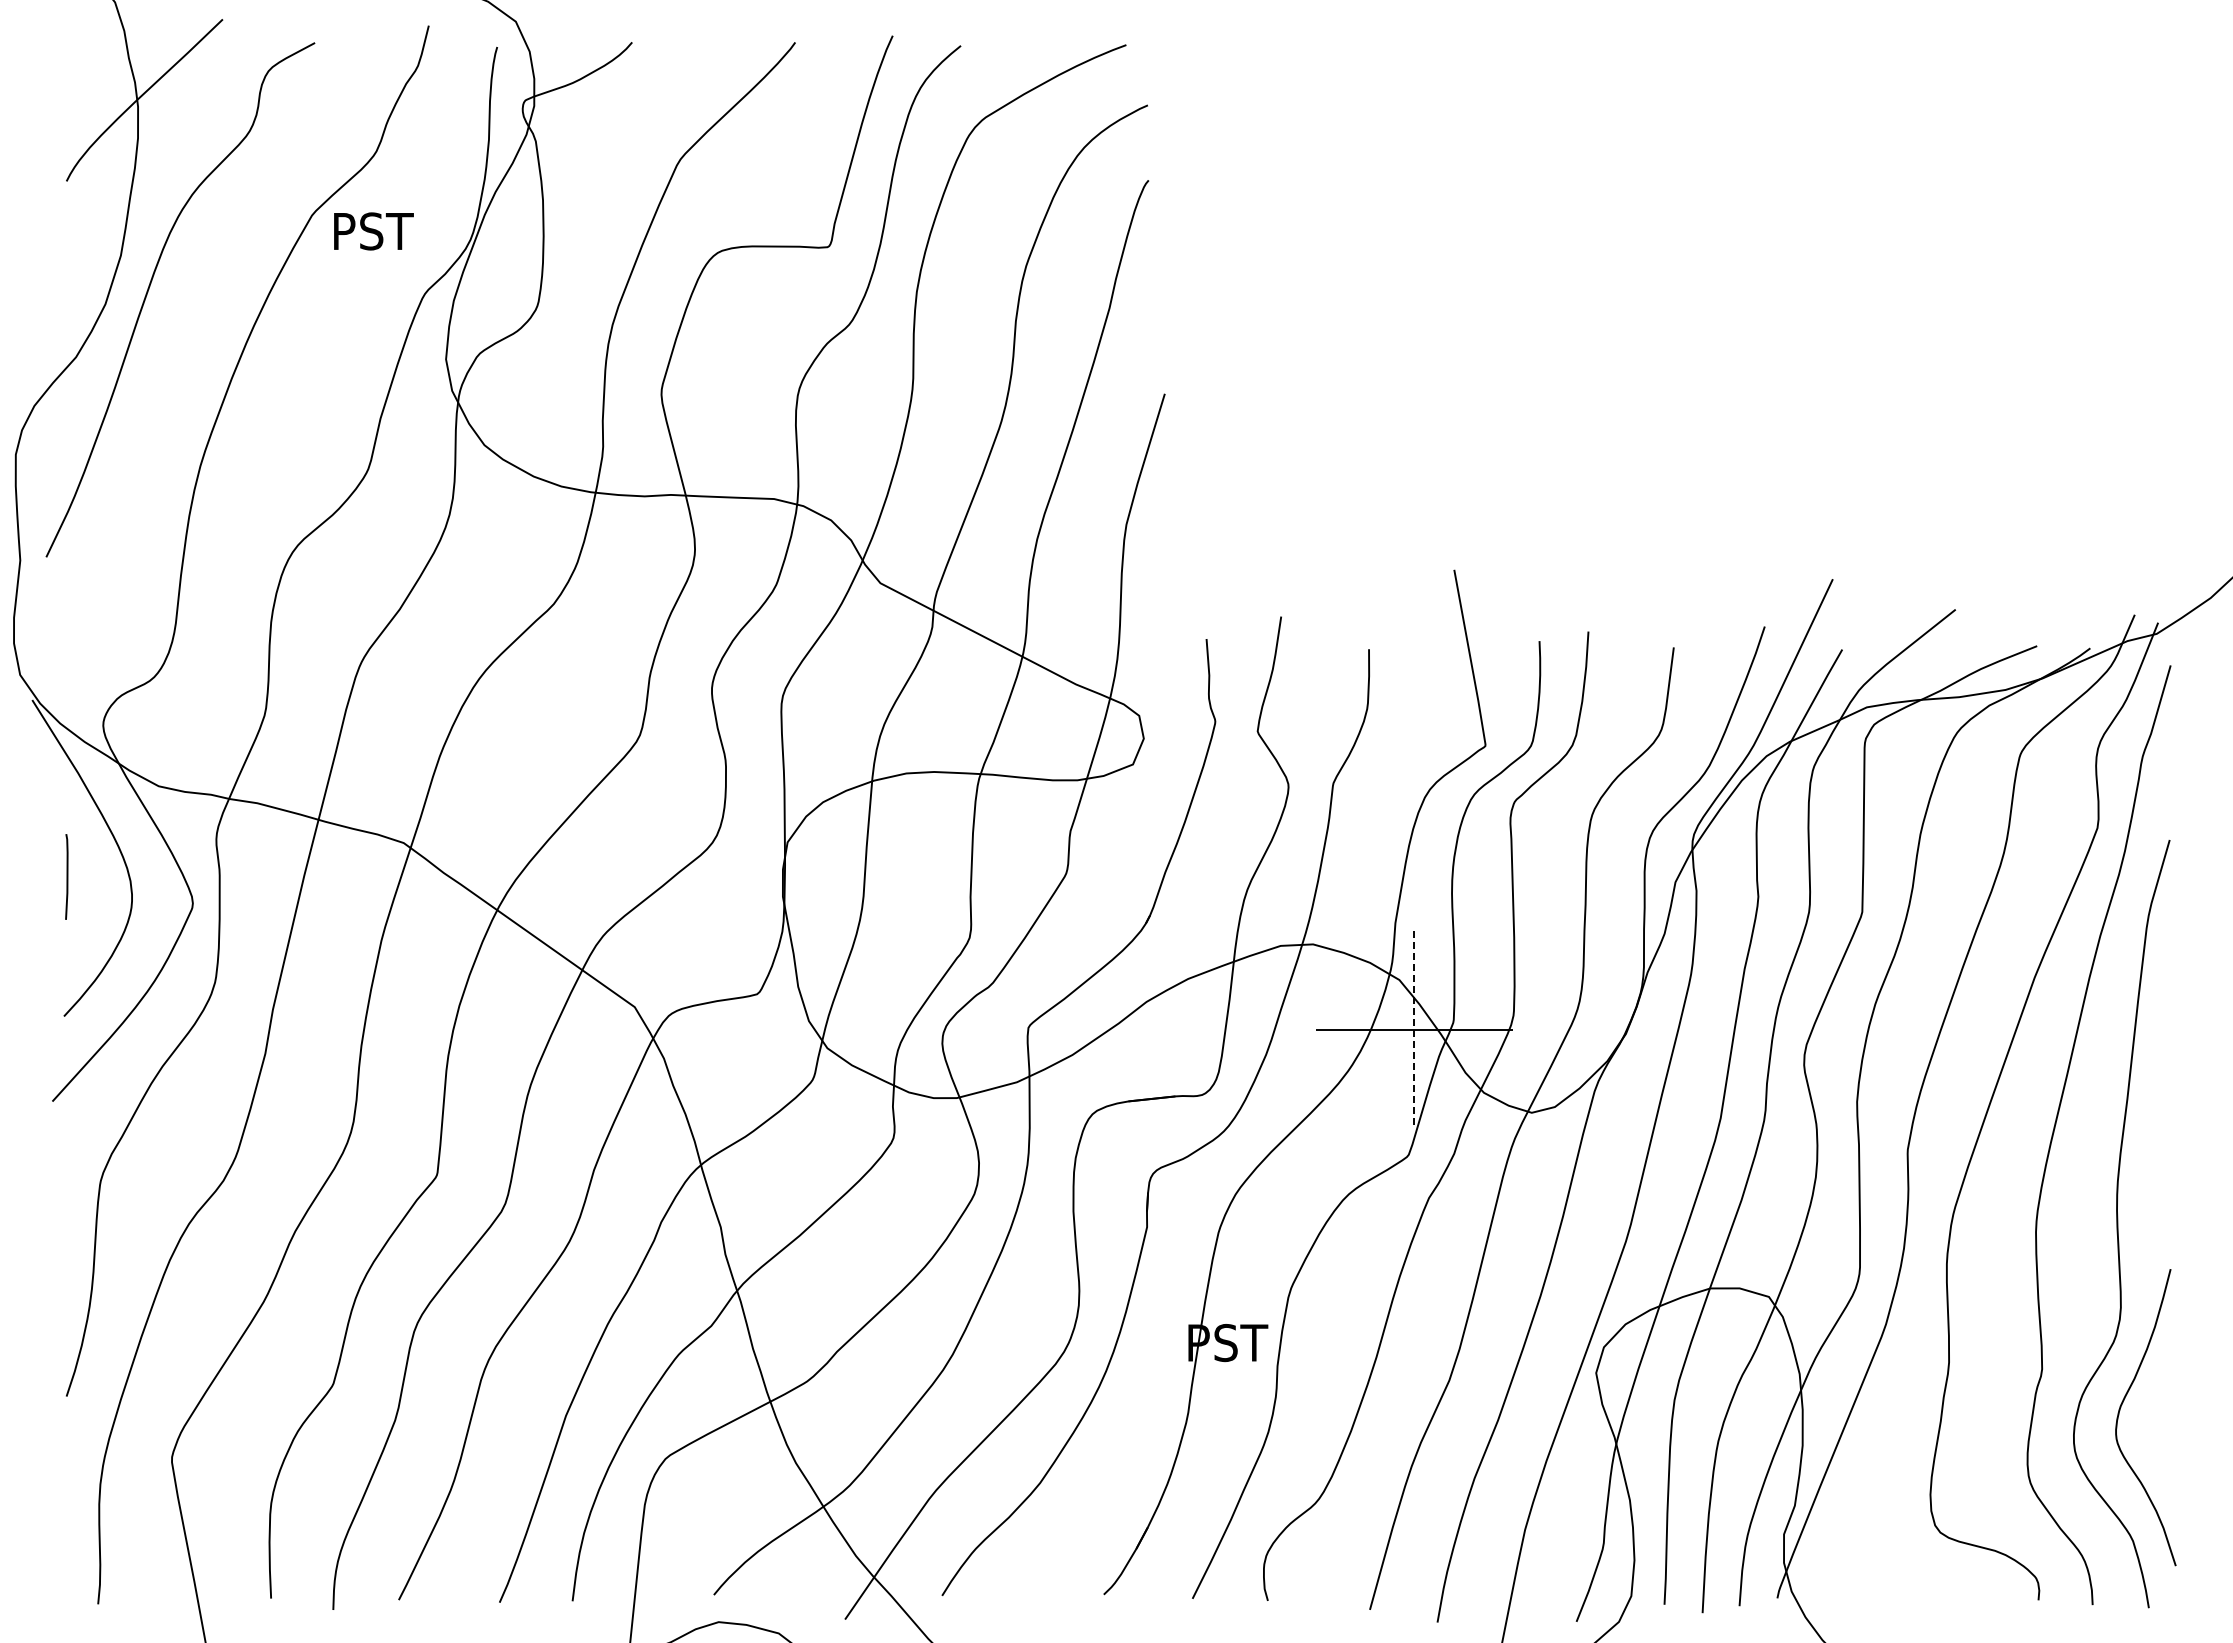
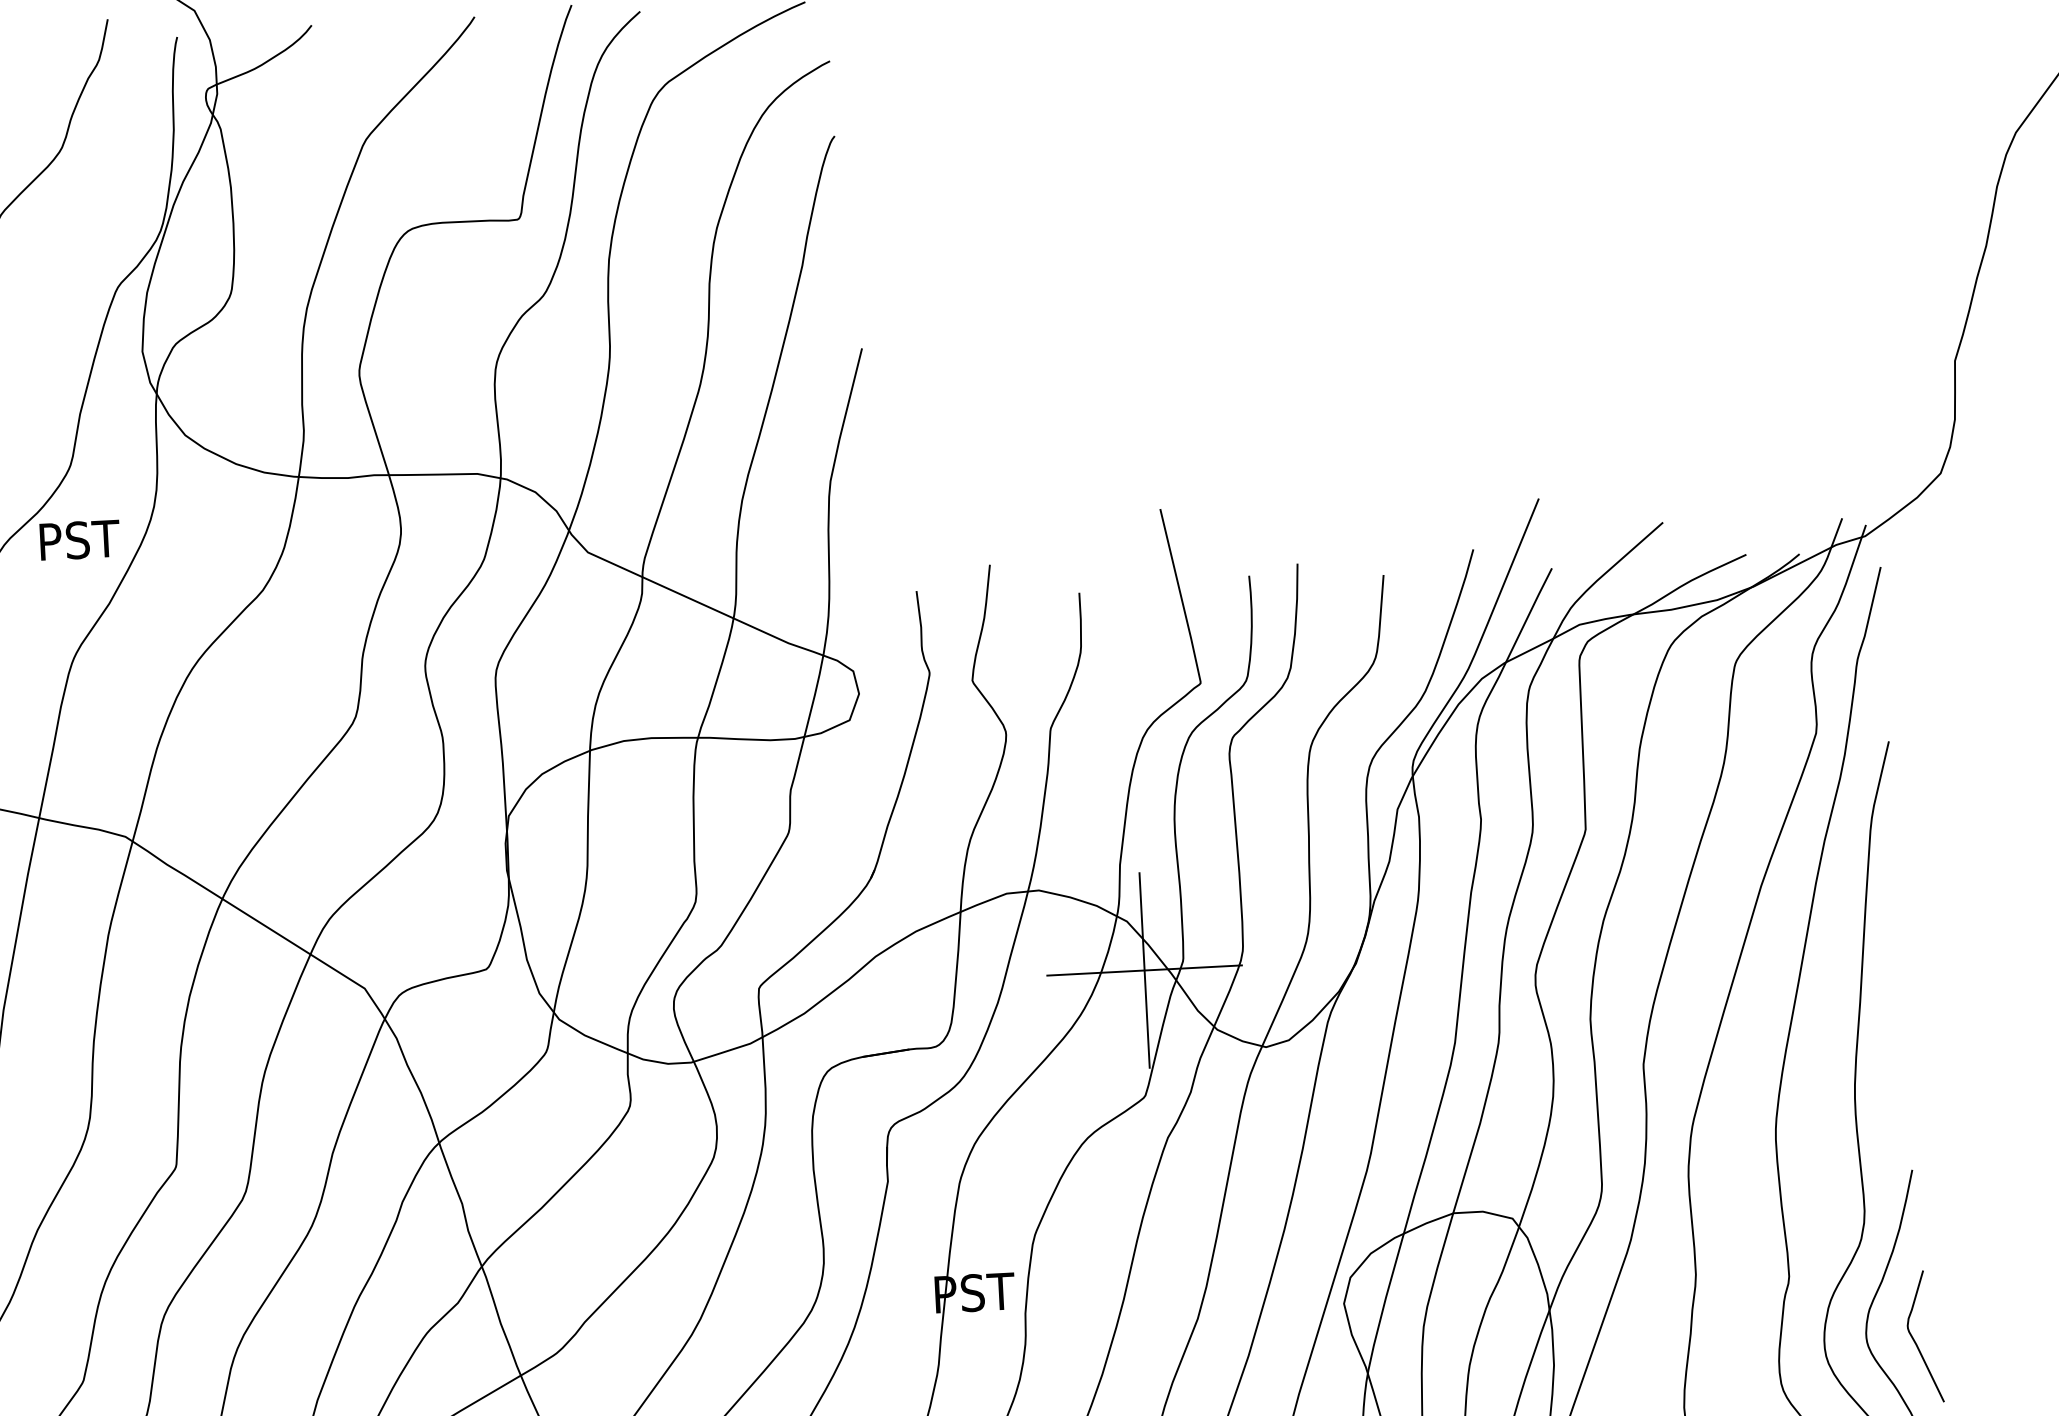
text: (373, 231) -> (79, 540), moved
line: (1414, 1030) -> (1144, 971), dashed -> solid
curve: (2165, 1441) -> (1916, 1342), added

